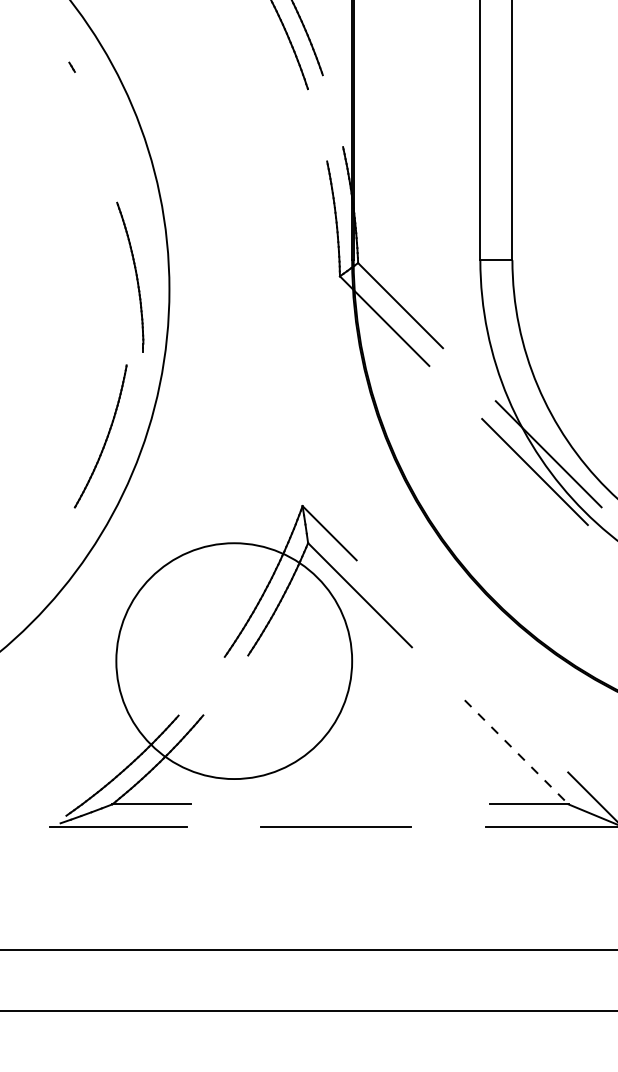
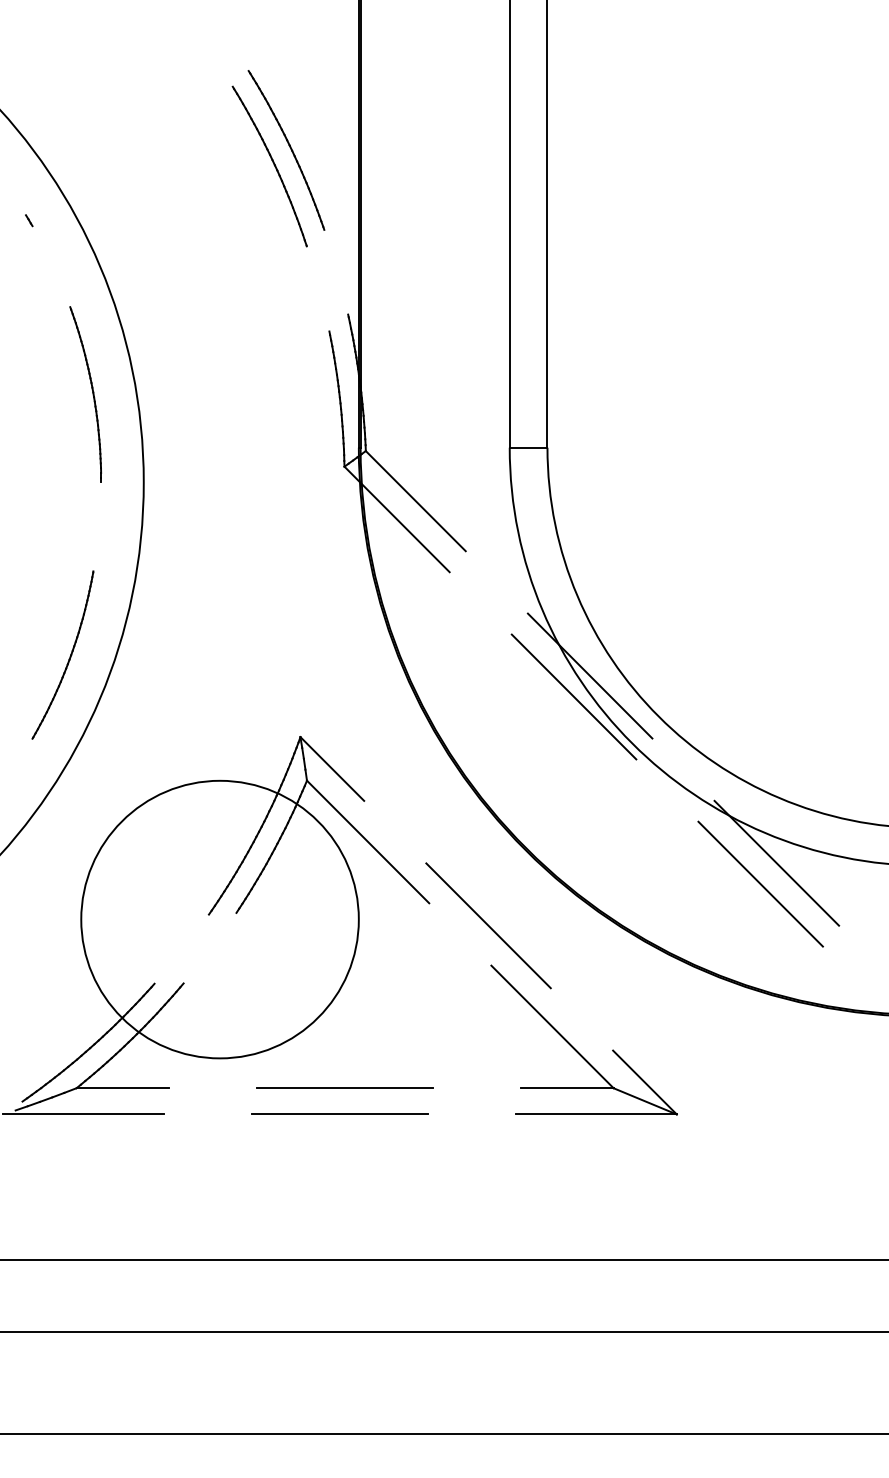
part: (136, 277) -> (92, 394), moved
line: (462, 666) -> (488, 925), added
line: (516, 751) -> (552, 1026), dashed -> solid
line: (339, 804) -> (344, 1088), added

